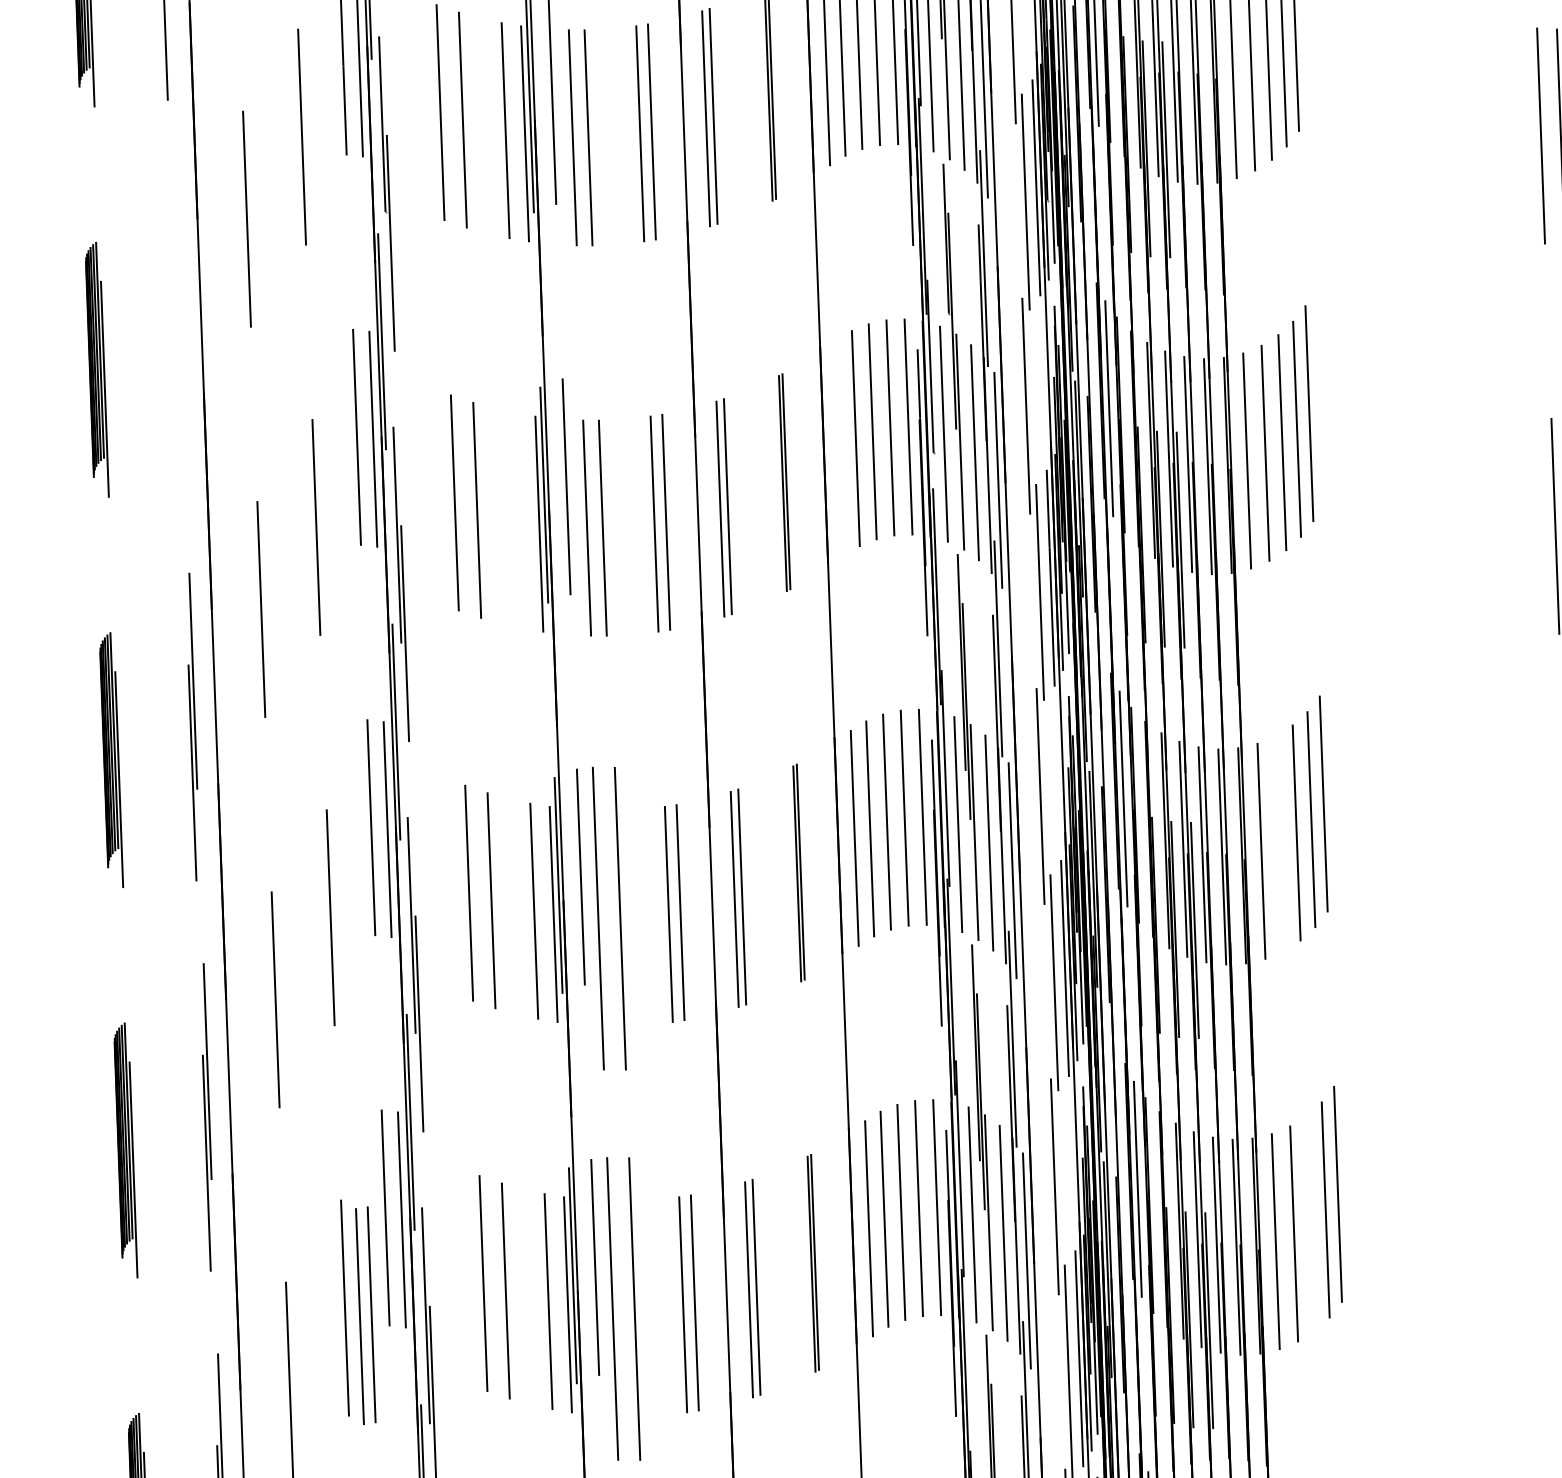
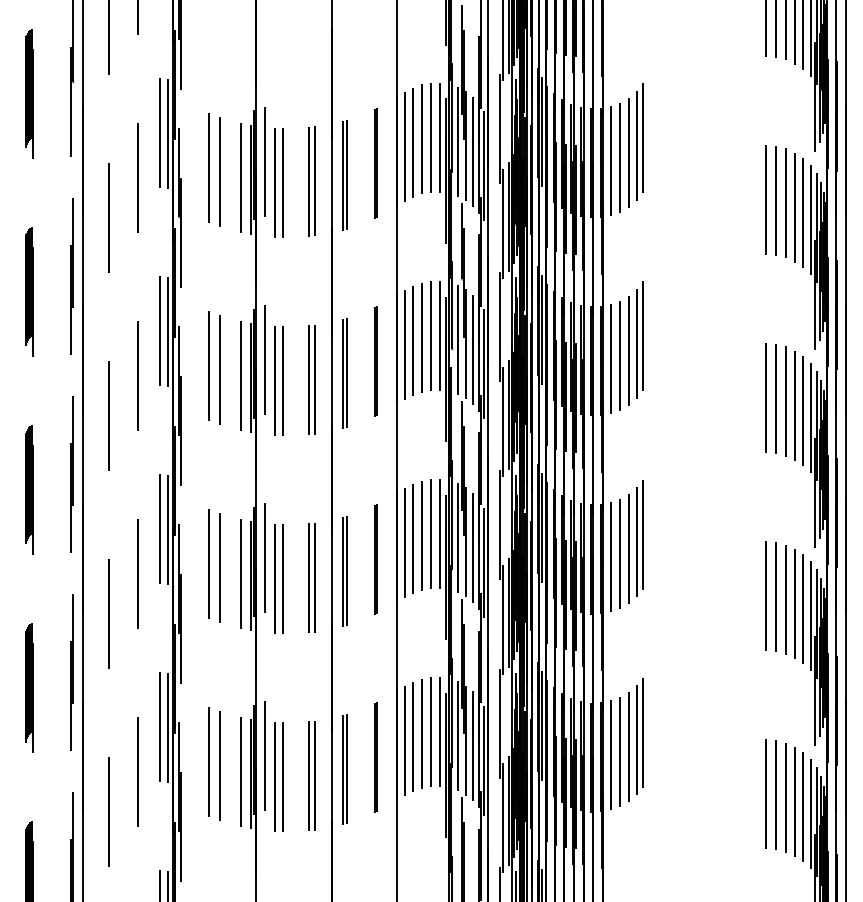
part: (178, 336) -> (71, 276), added
line: (839, 448) -> (404, 345), added
line: (520, 521) -> (241, 376), added
line: (1280, 843) -> (620, 553), added
part: (608, 917) -> (278, 578), size x0.71
line: (1311, 1222) -> (629, 746), added
part: (622, 1307) -> (278, 776), size x0.71
part: (364, 1314) -> (147, 775), removed

